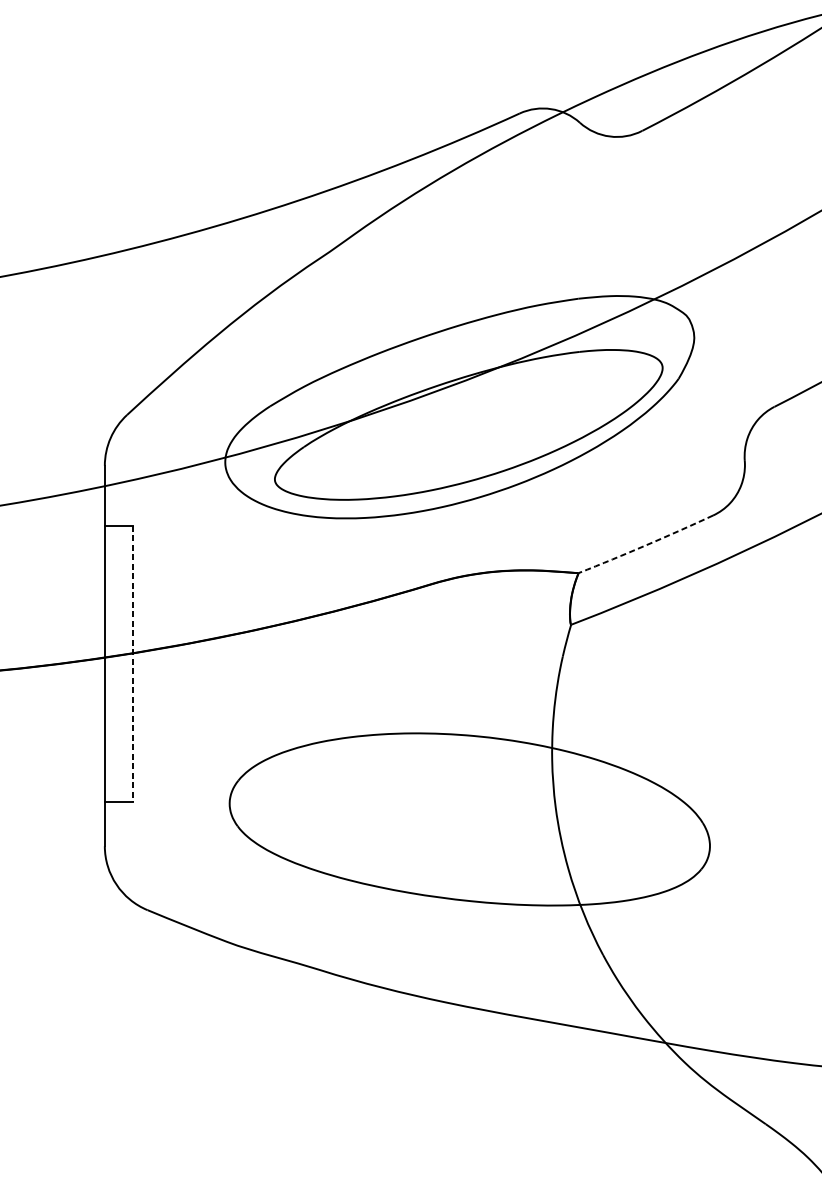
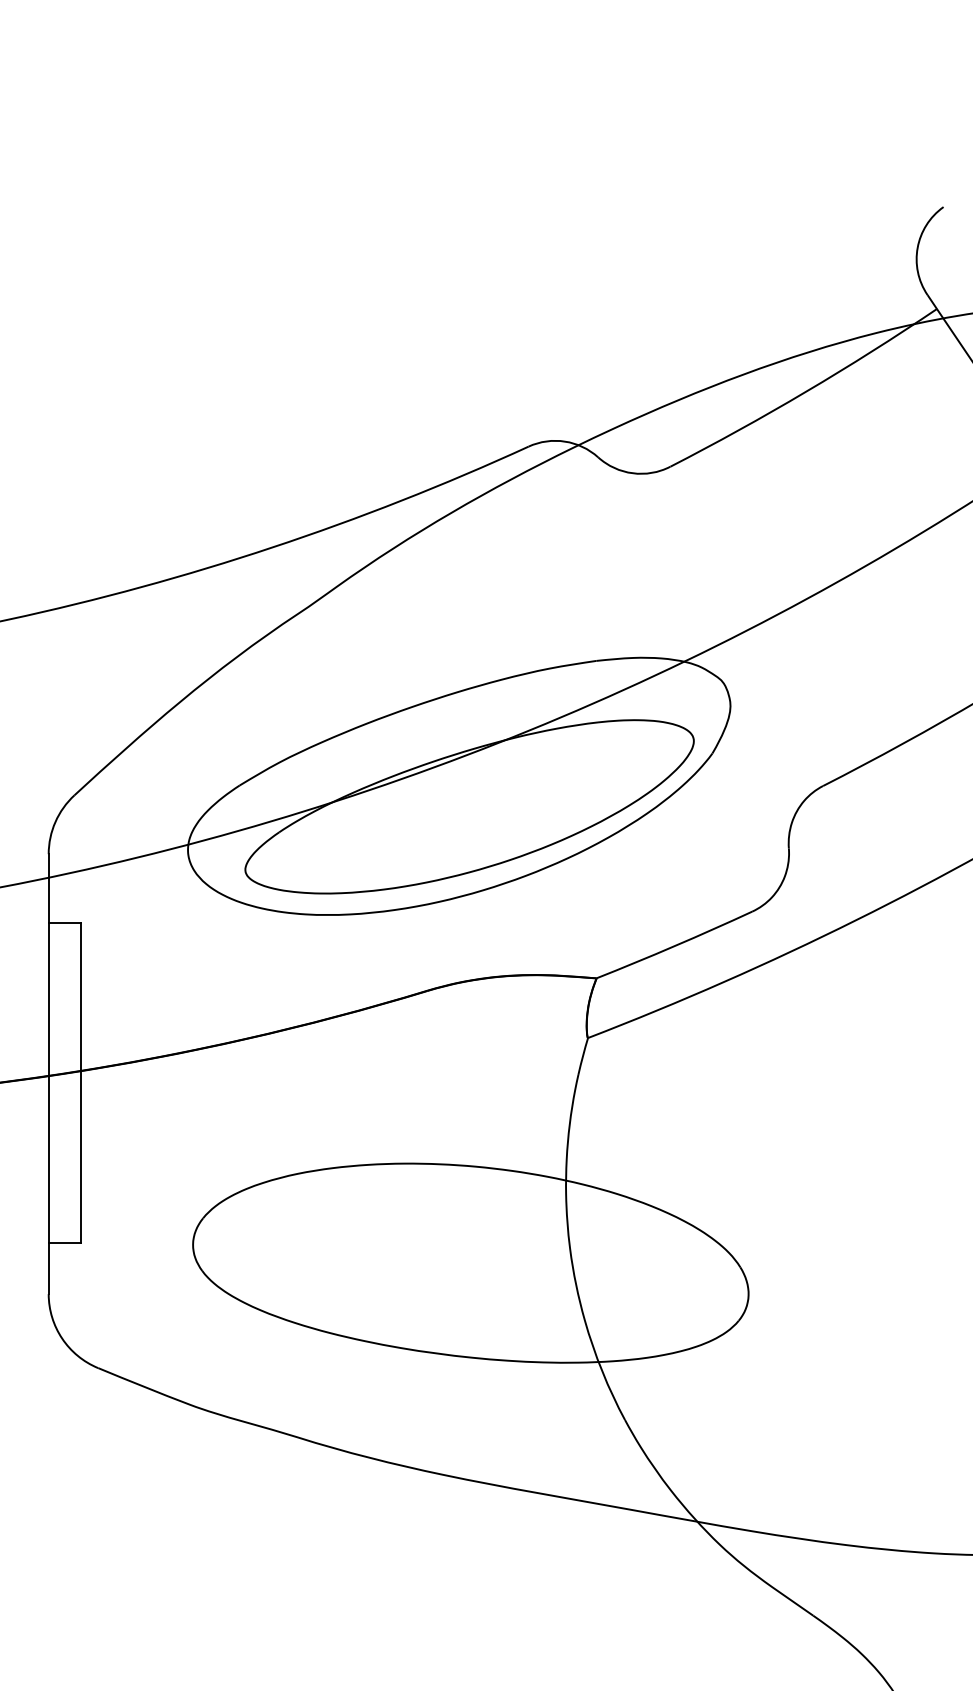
arc: (645, 545) -> (674, 946), dashed -> solid
line: (132, 664) -> (80, 1083), dashed -> solid

